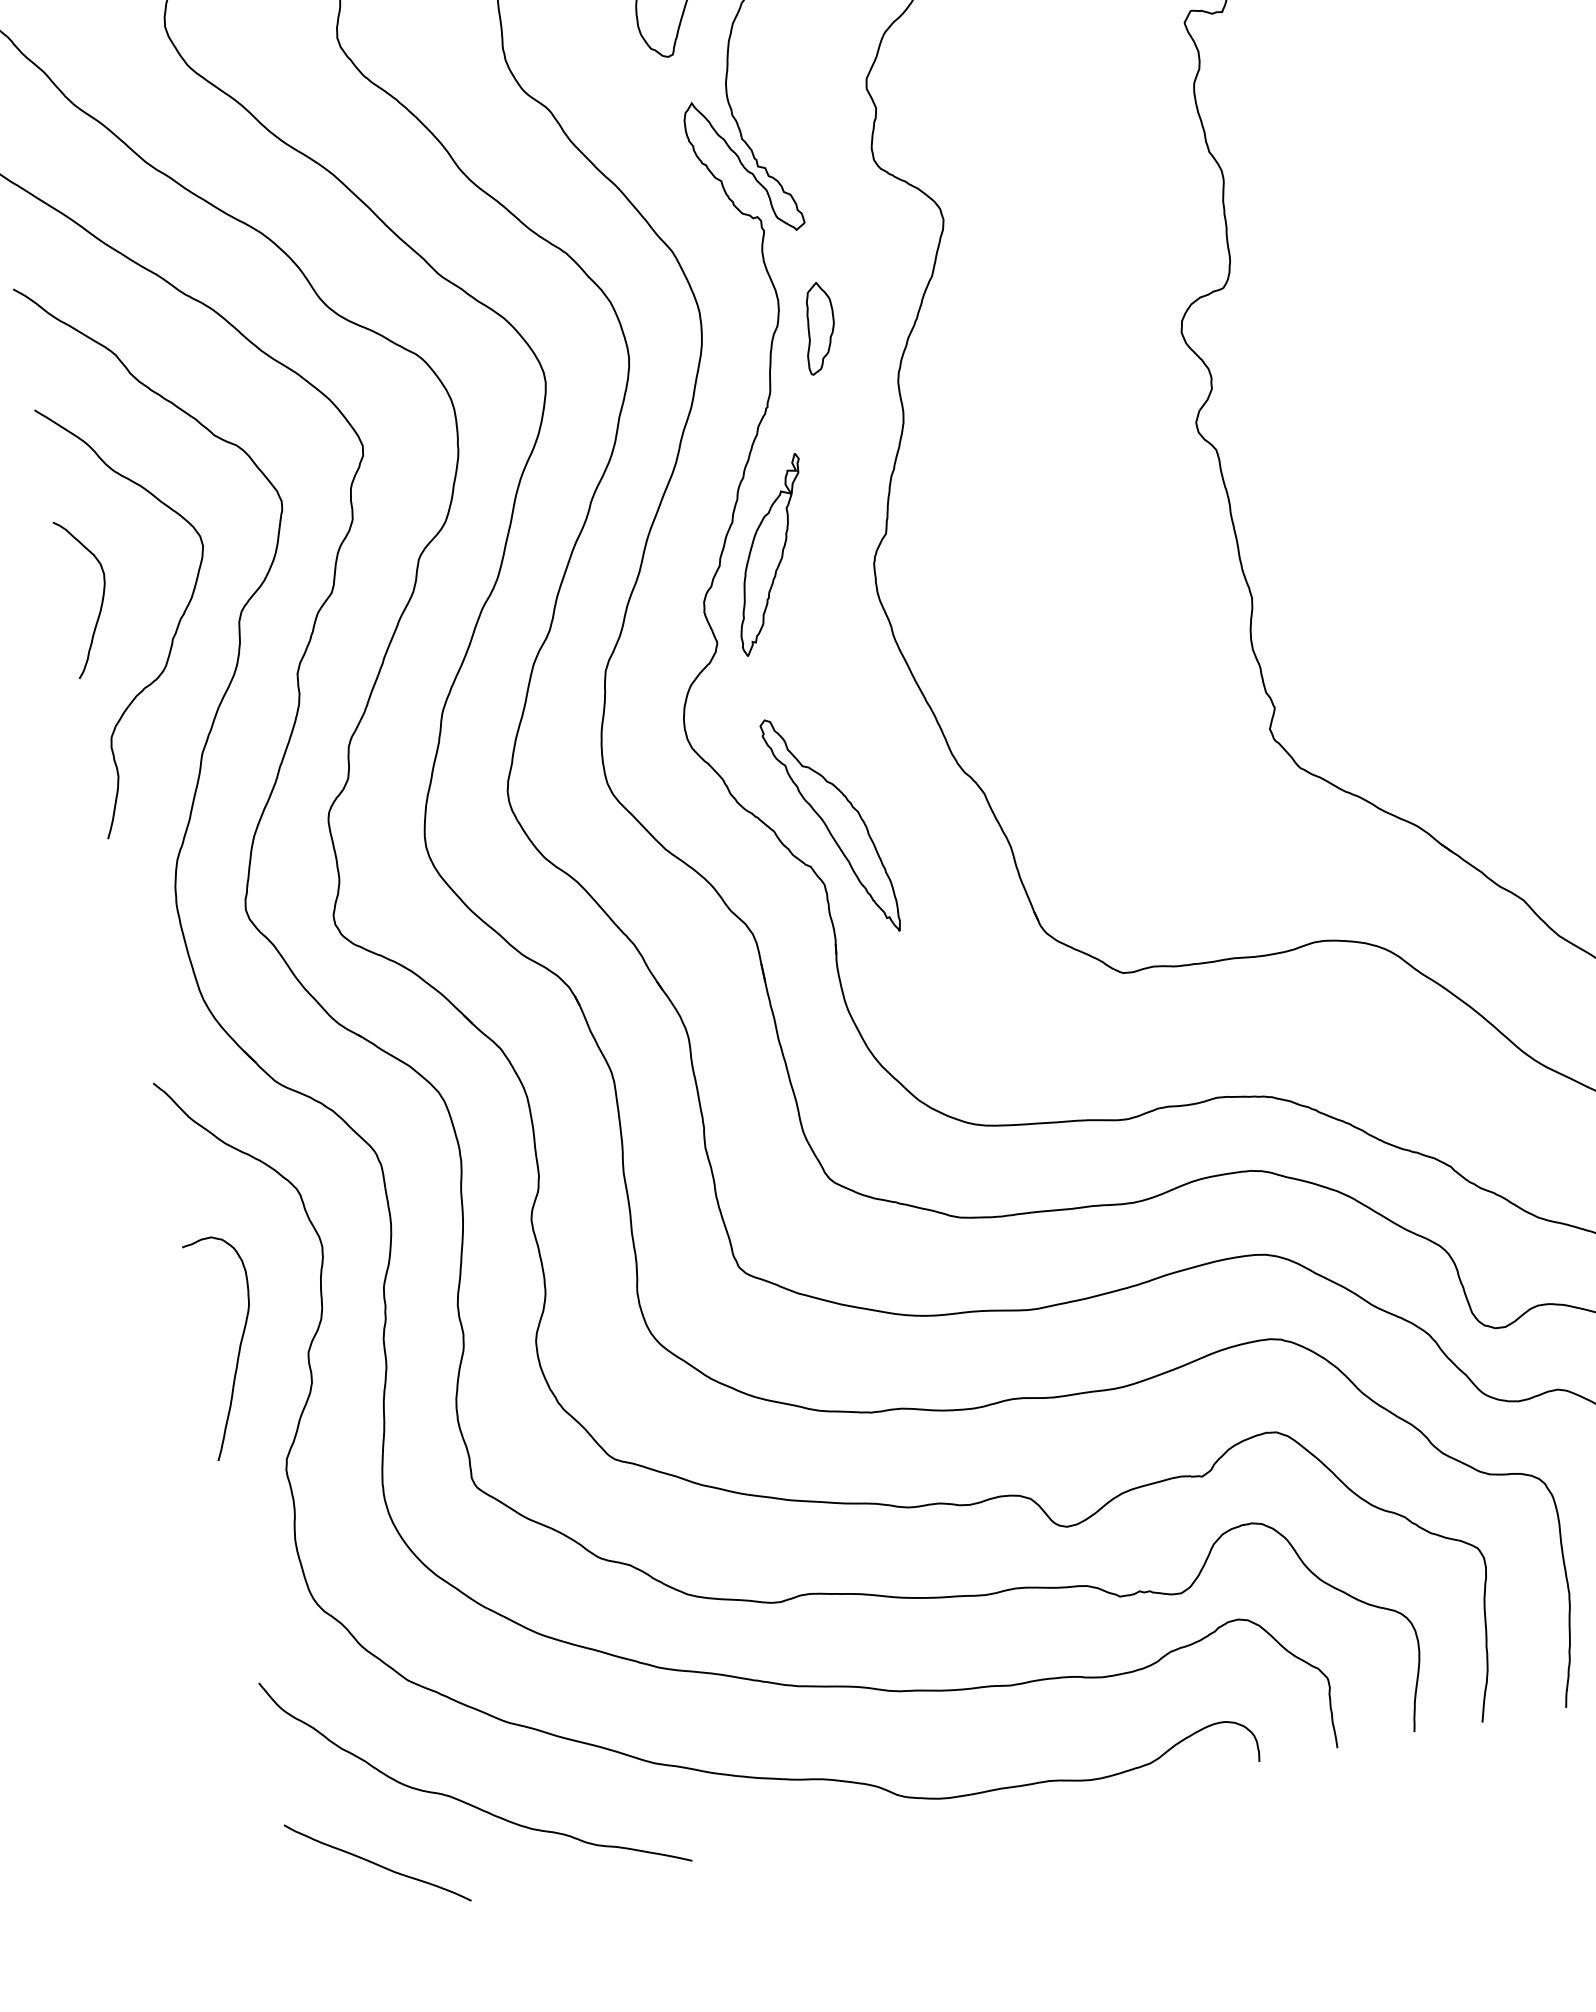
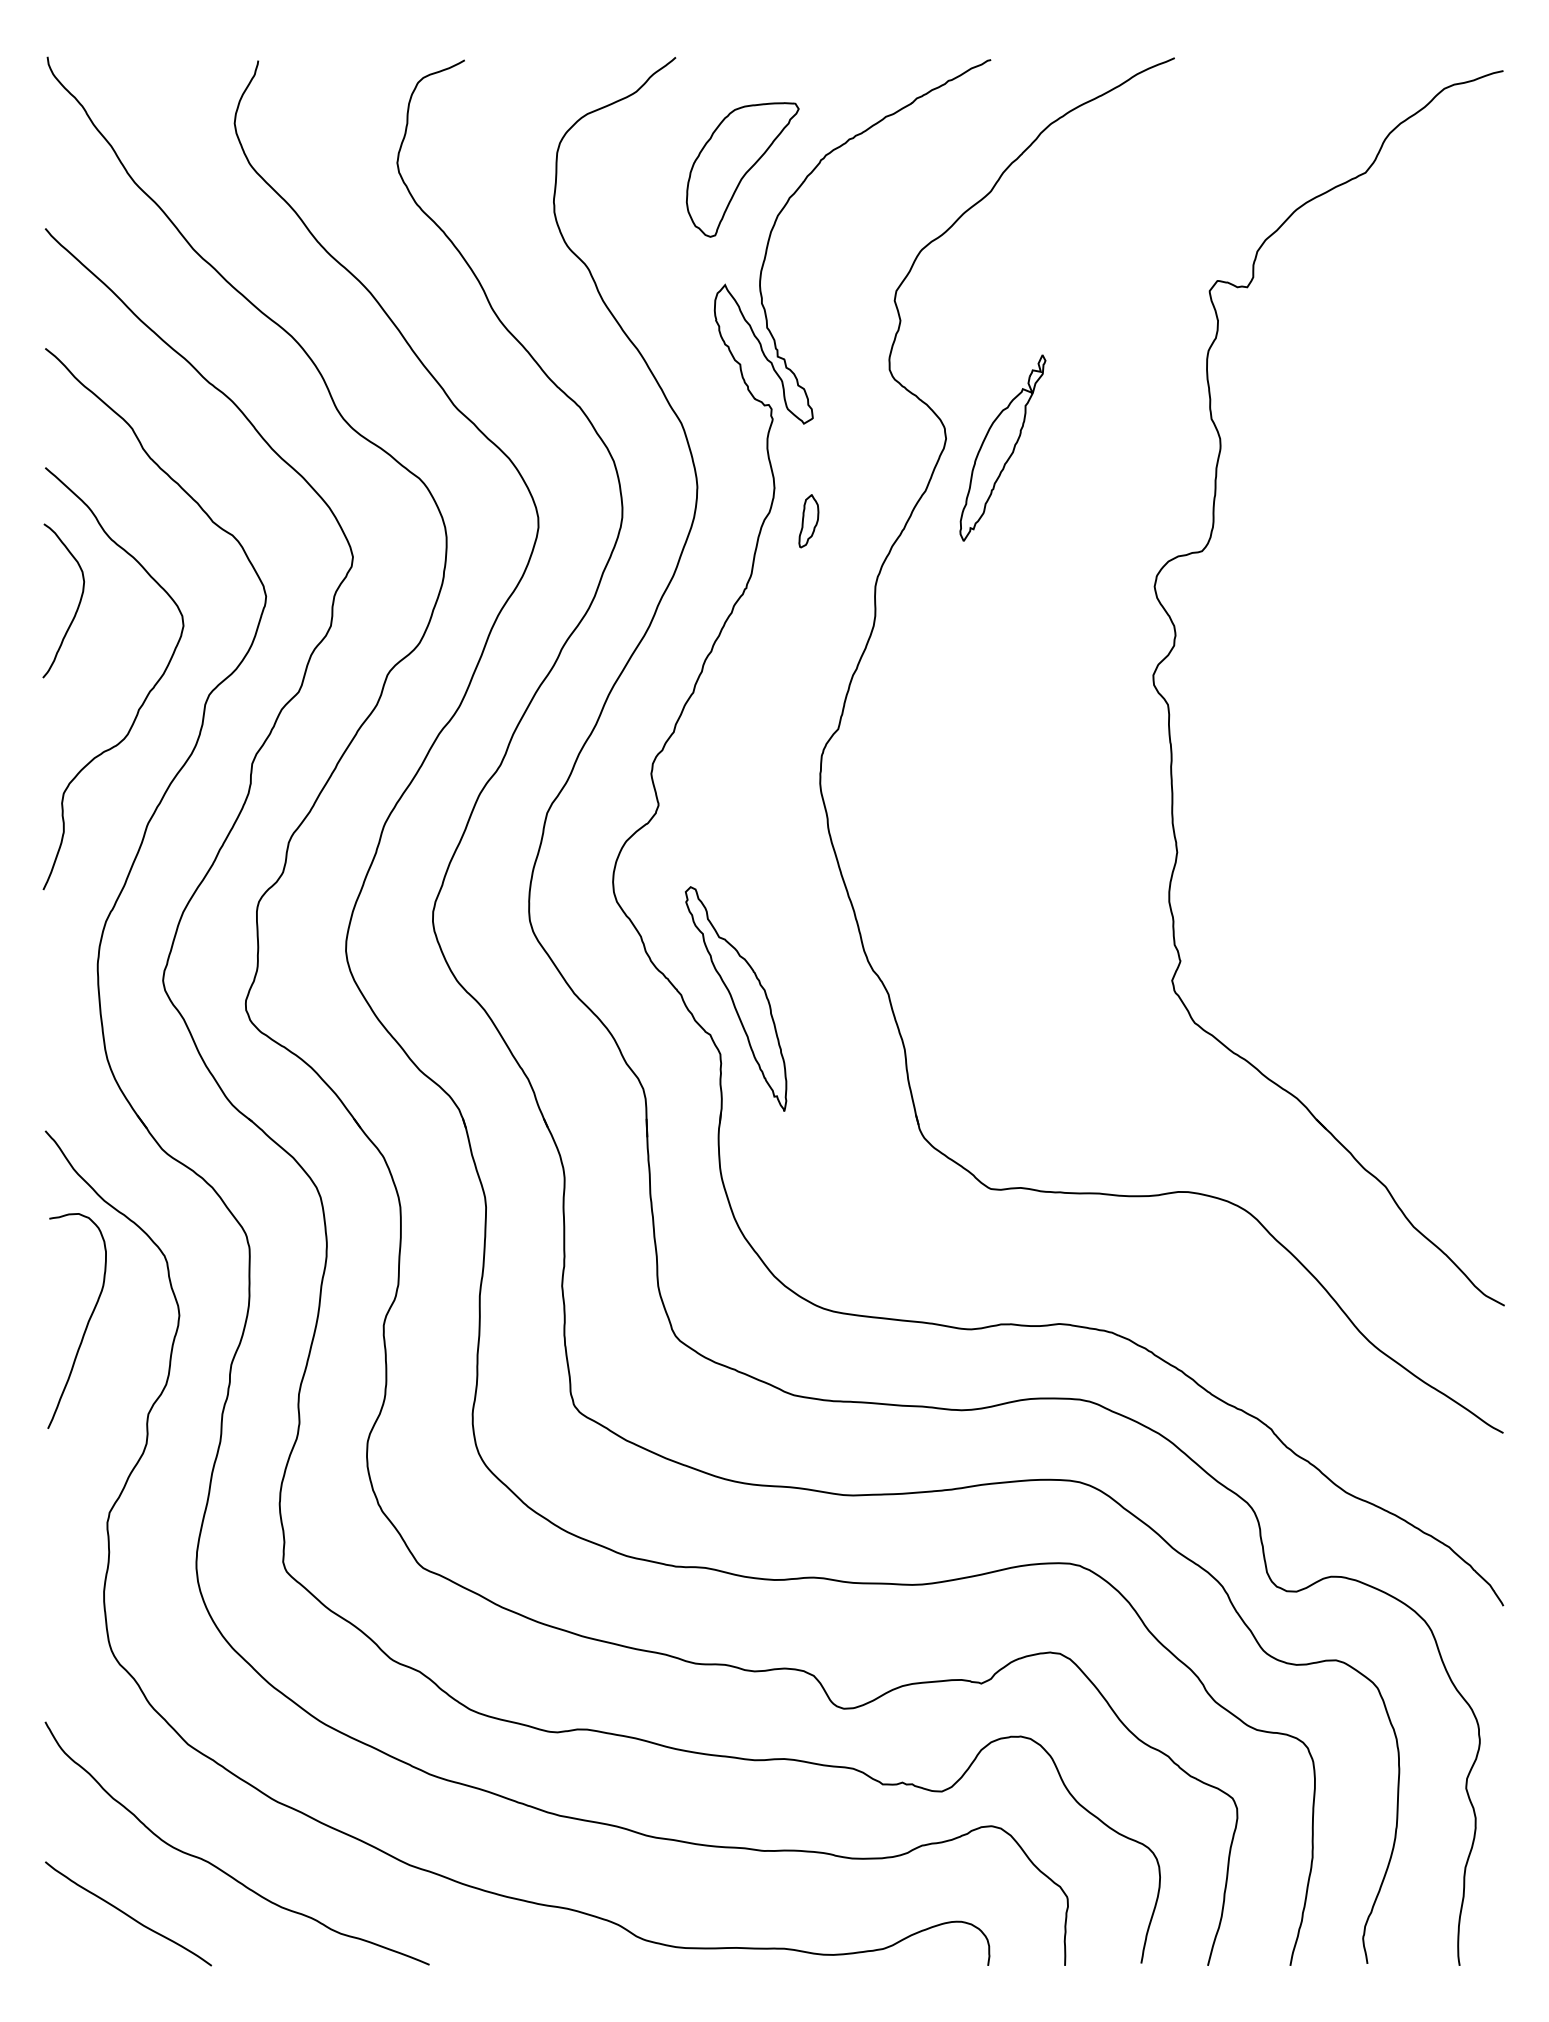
part: (818, 327) -> (808, 520), size x0.6
part: (770, 554) -> (1002, 447), moved
curve: (101, 600) -> (77, 606), moved
curve: (238, 1348) -> (86, 1324), moved

